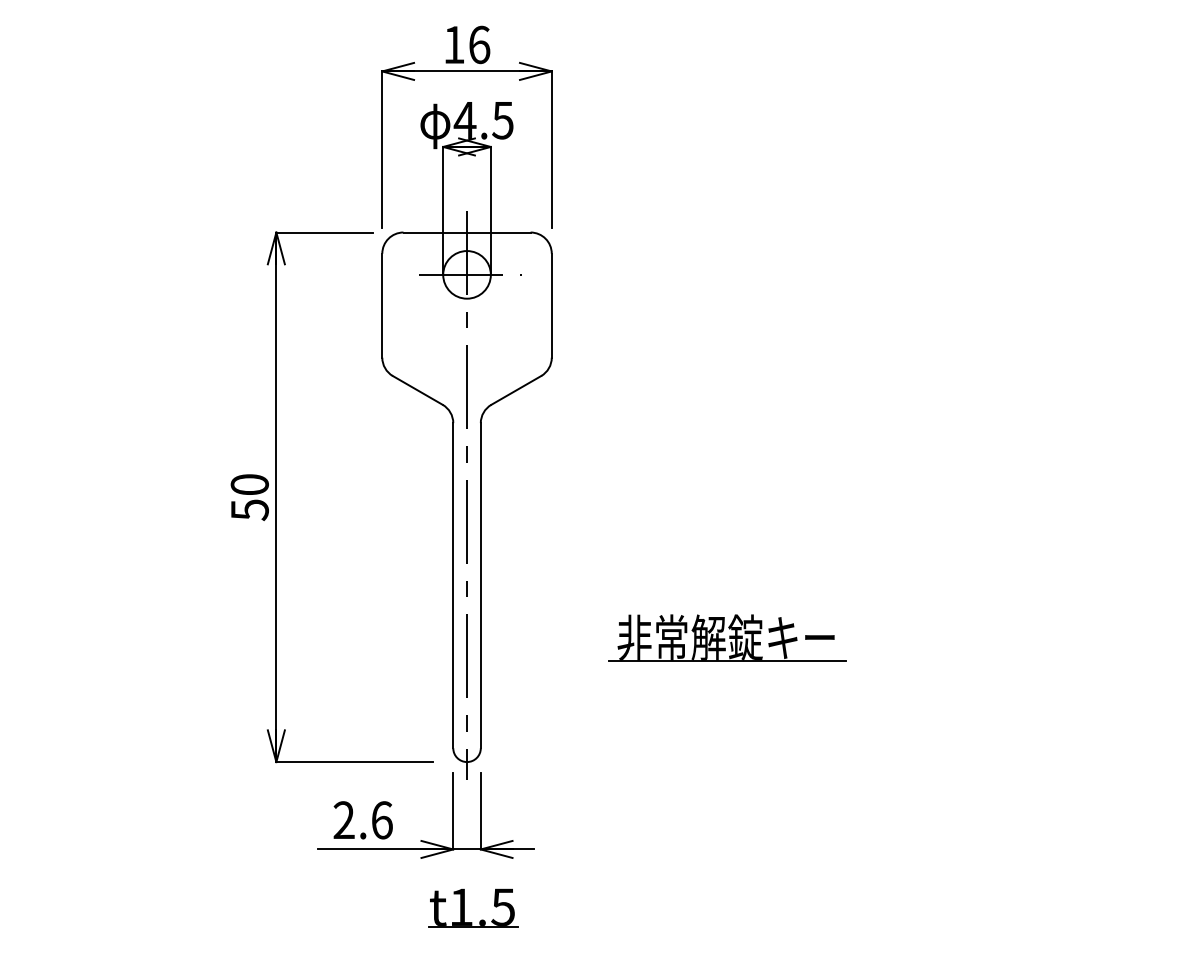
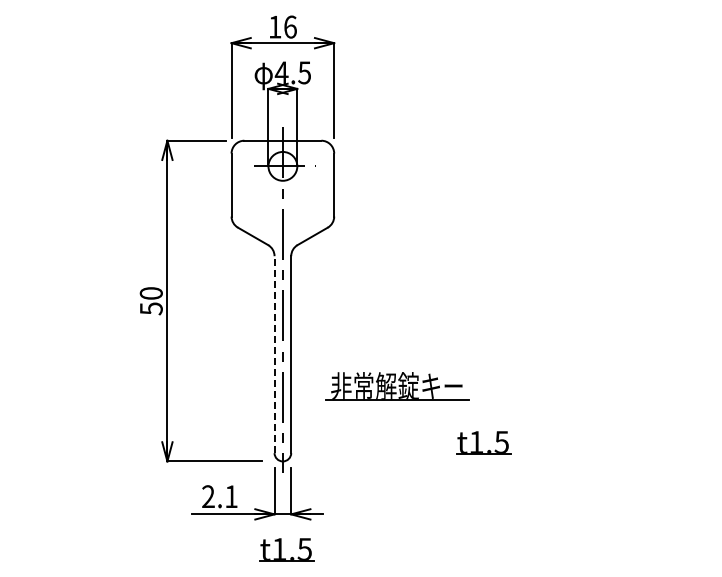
line: (453, 585) -> (274, 354), solid -> dashed
part: (727, 638) -> (397, 386), moved
part: (798, 730) -> (483, 442), added
text: (382, 819) -> (231, 496), 2.6 -> 2.1

